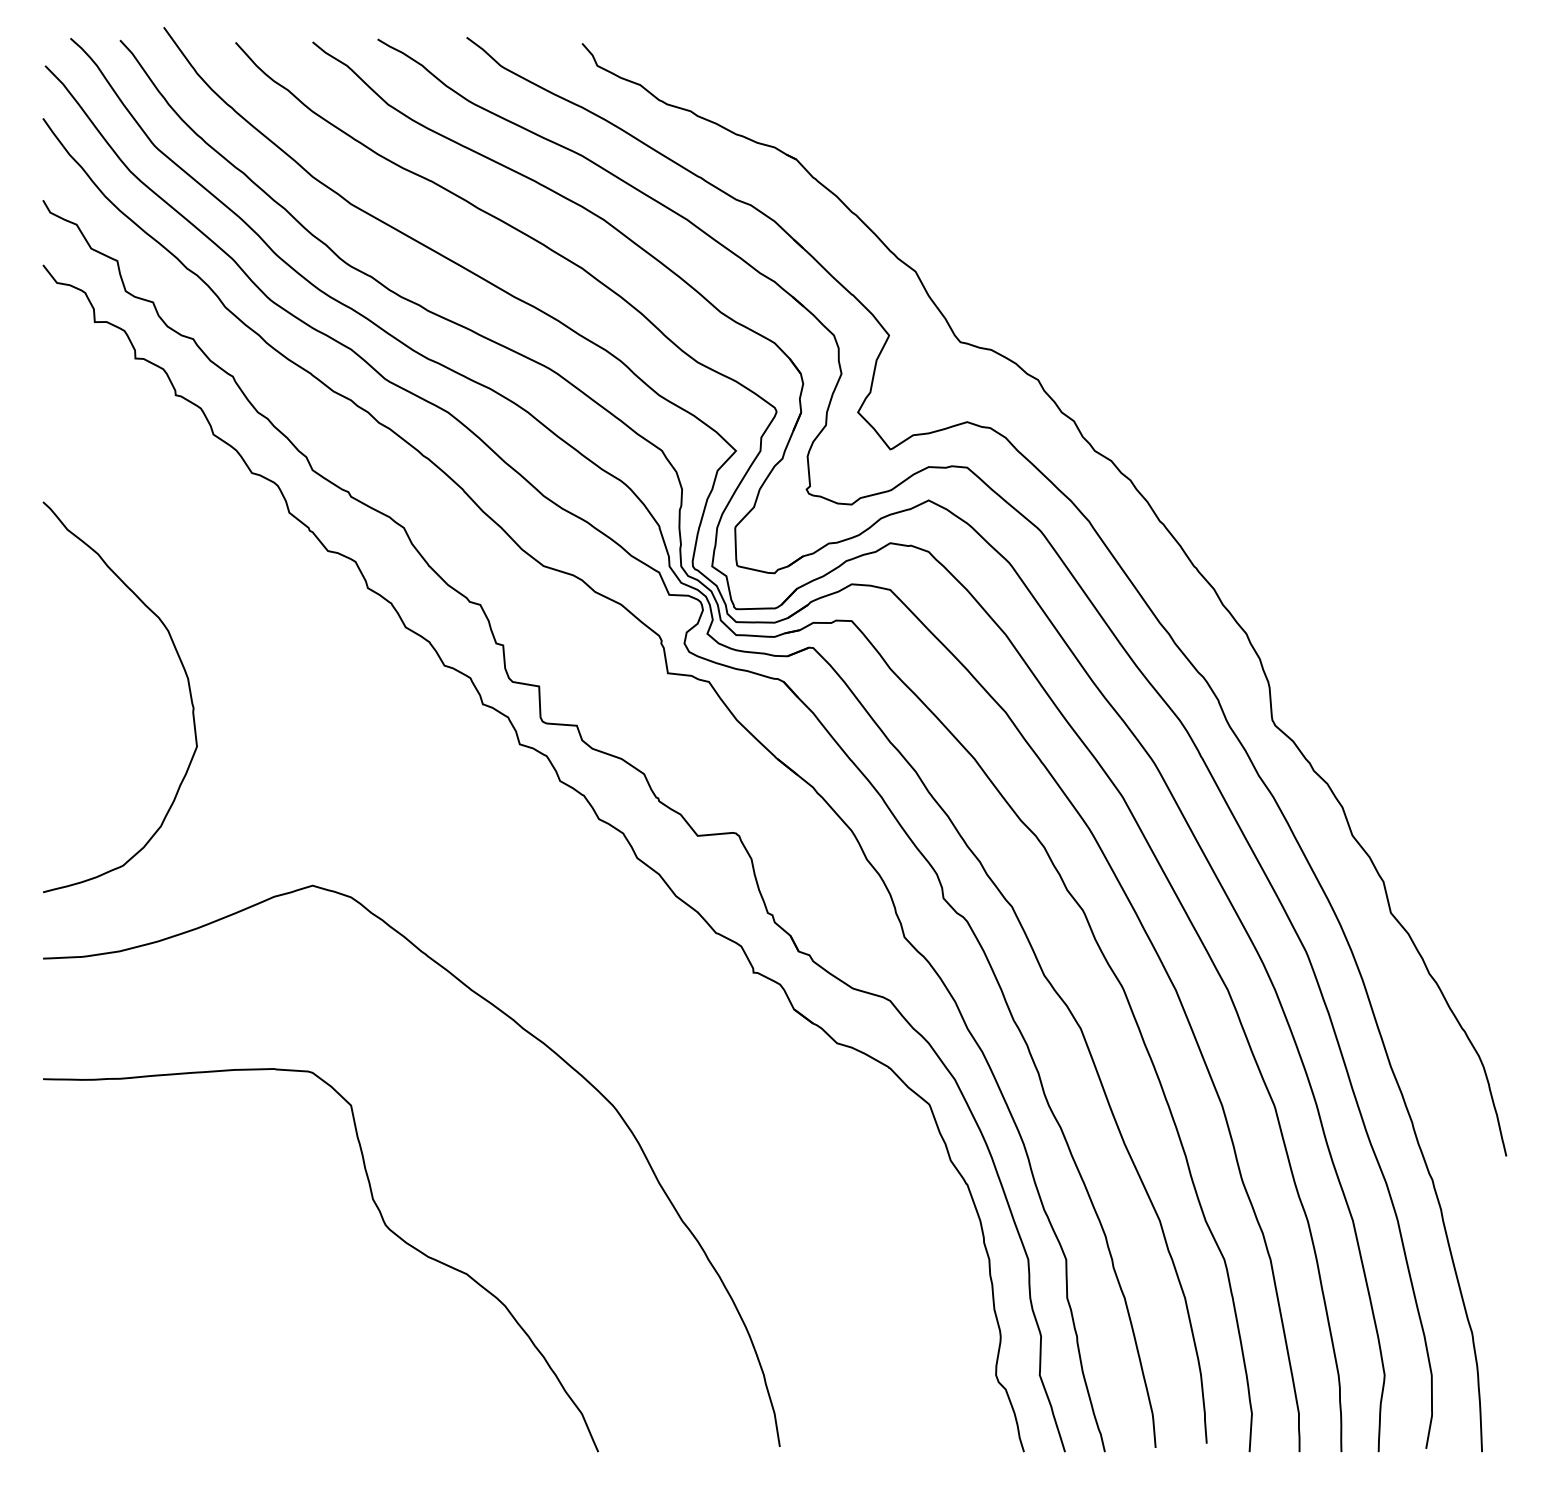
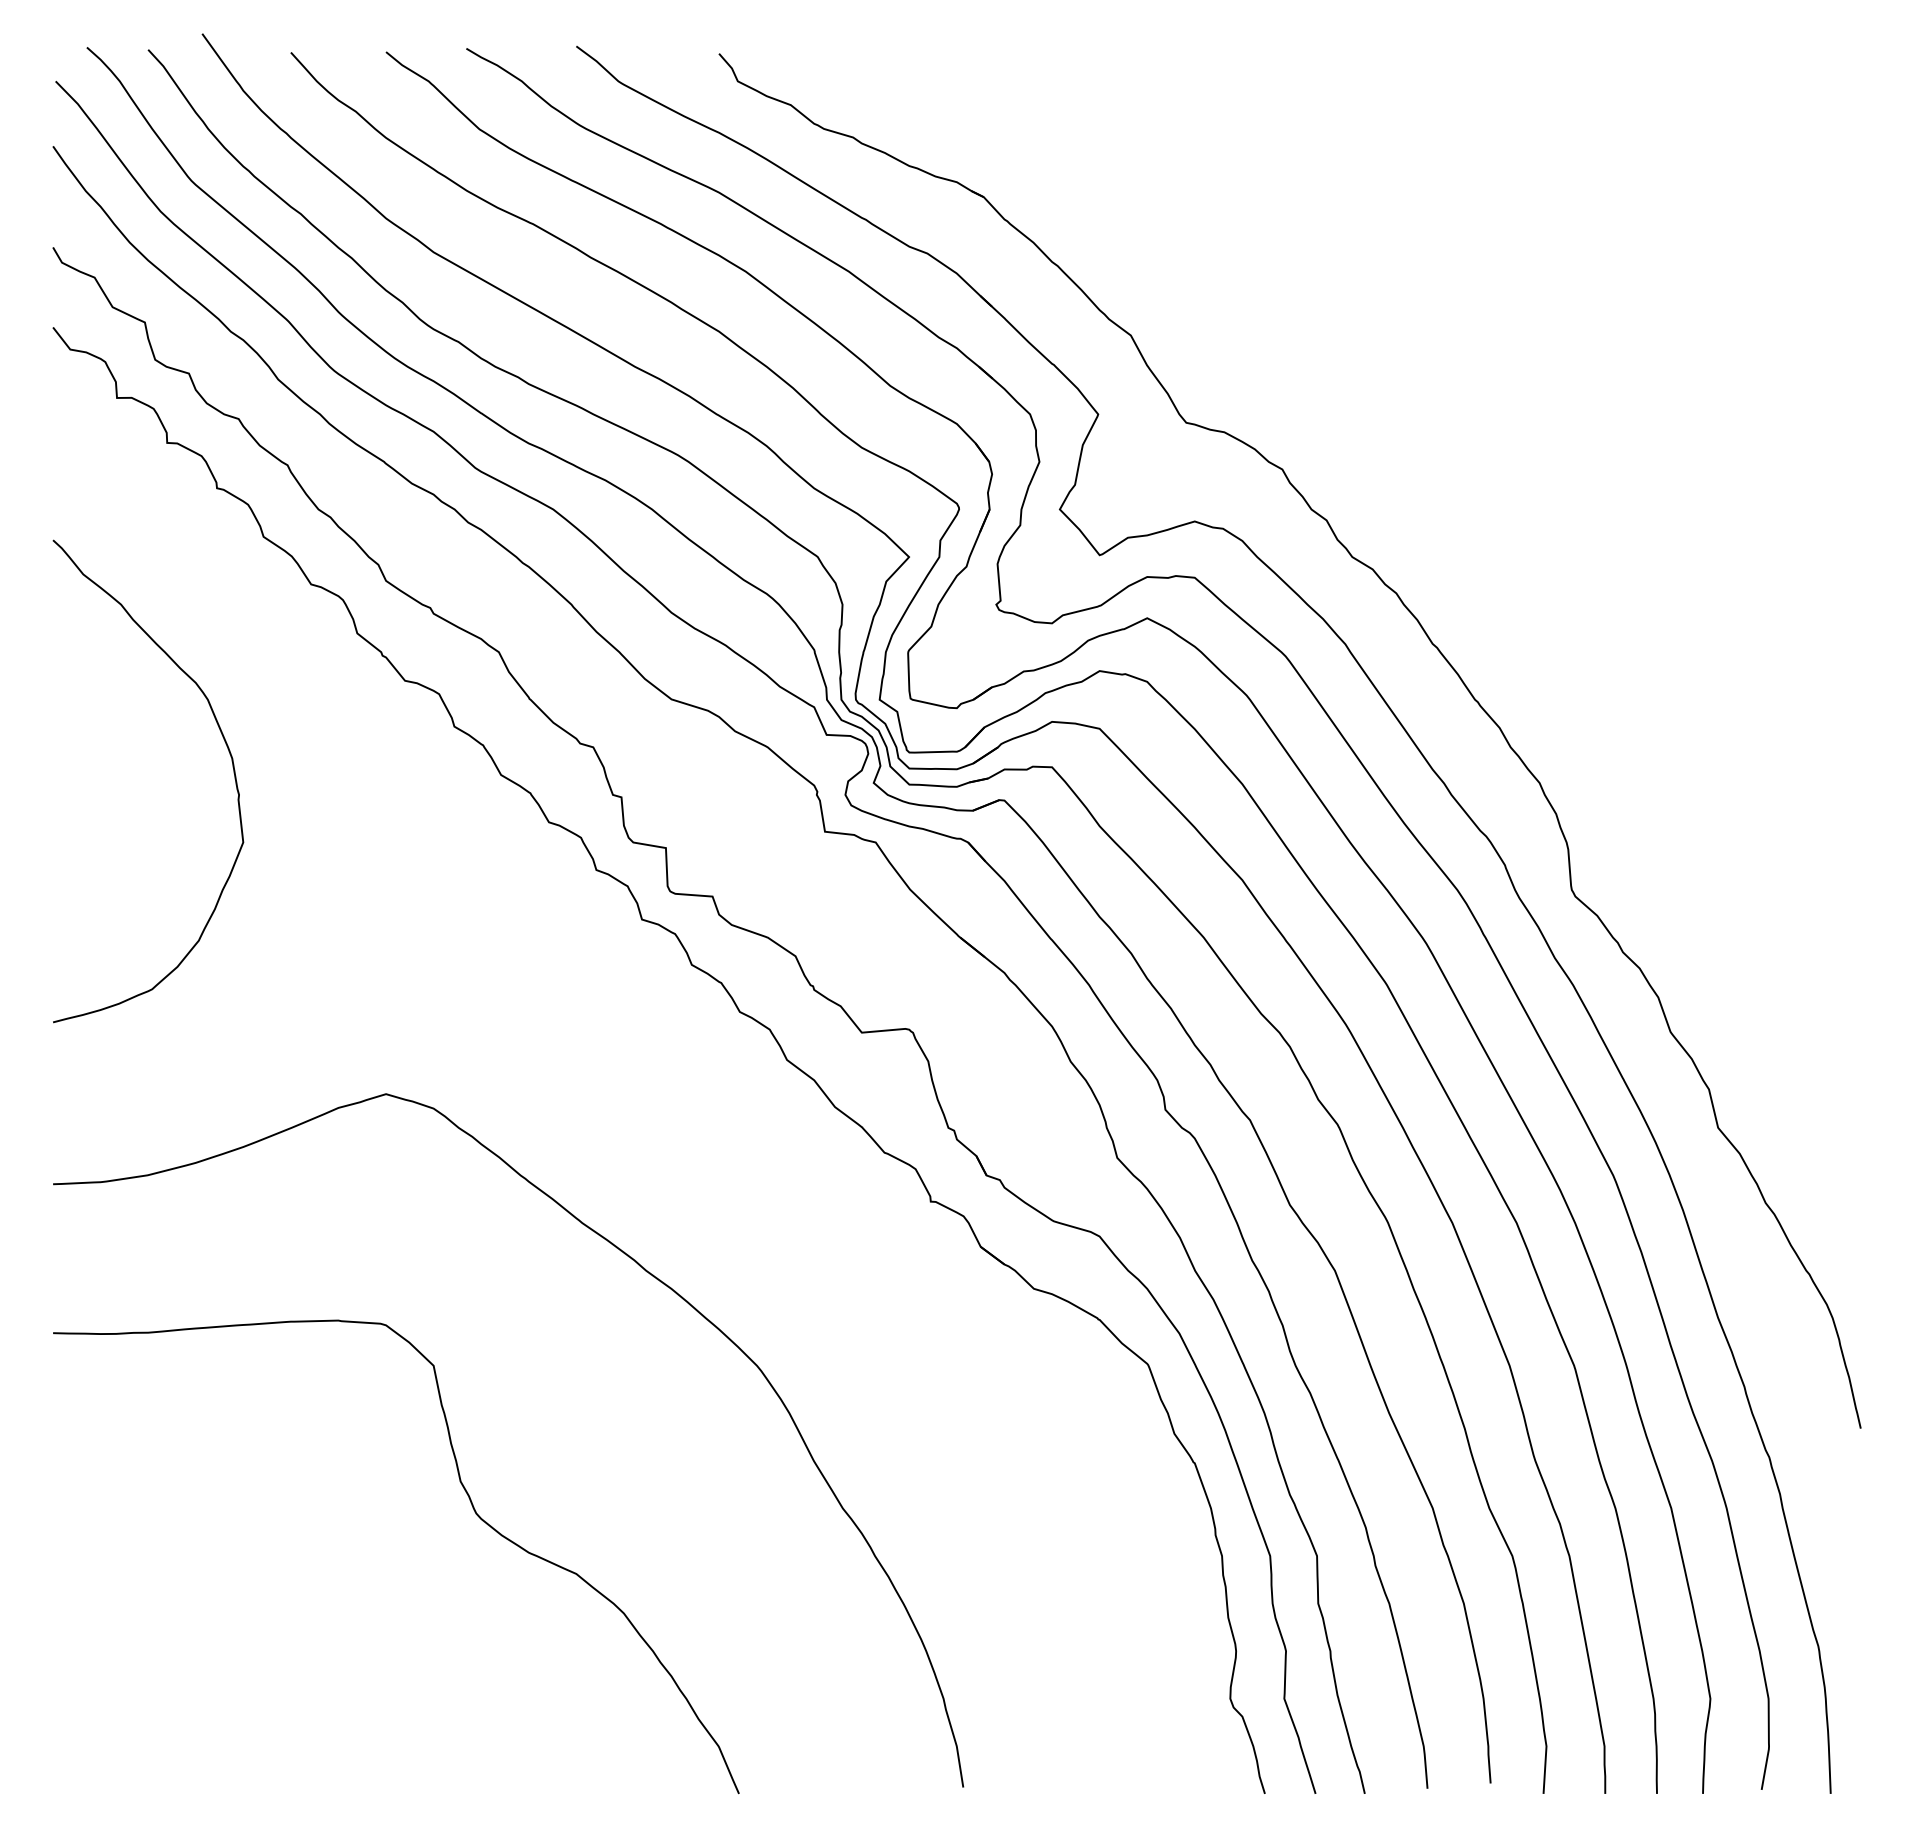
curve: (188, 686) -> (232, 767), moved

